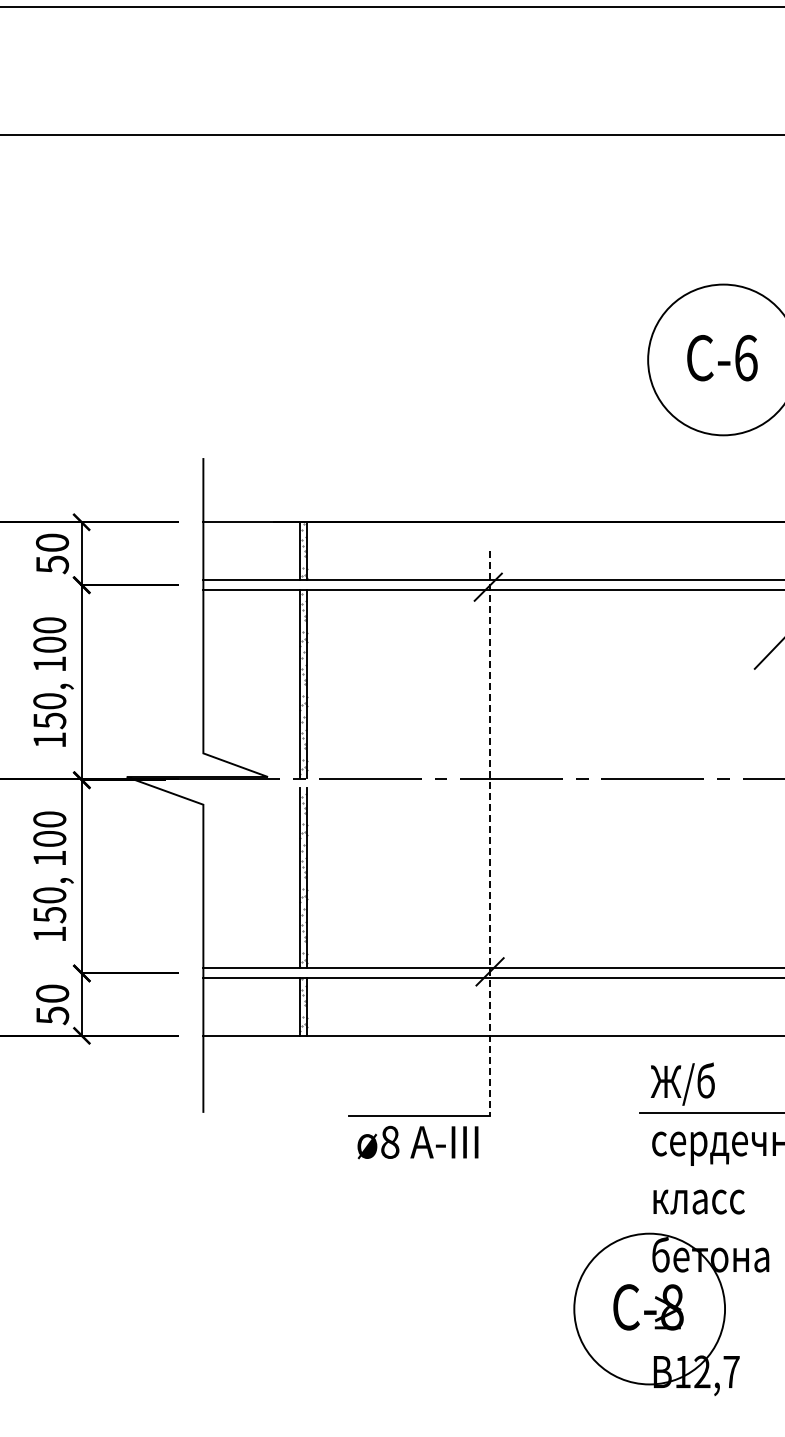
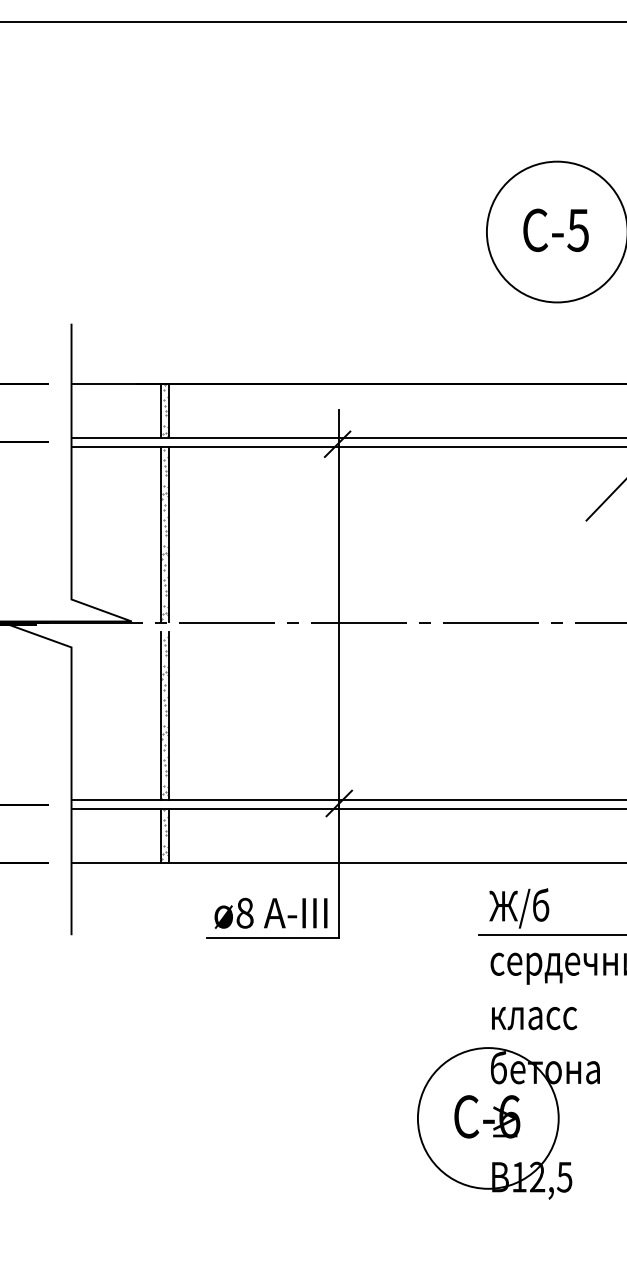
text: (745, 358) -> (577, 230), -6 -> -5
line: (490, 833) -> (339, 674), dashed -> solid
text: (417, 1142) -> (270, 913), moved
text: (672, 1307) -> (509, 1116), -8 -> -6
text: (731, 1372) -> (564, 1177), 12,7 -> 12,5

